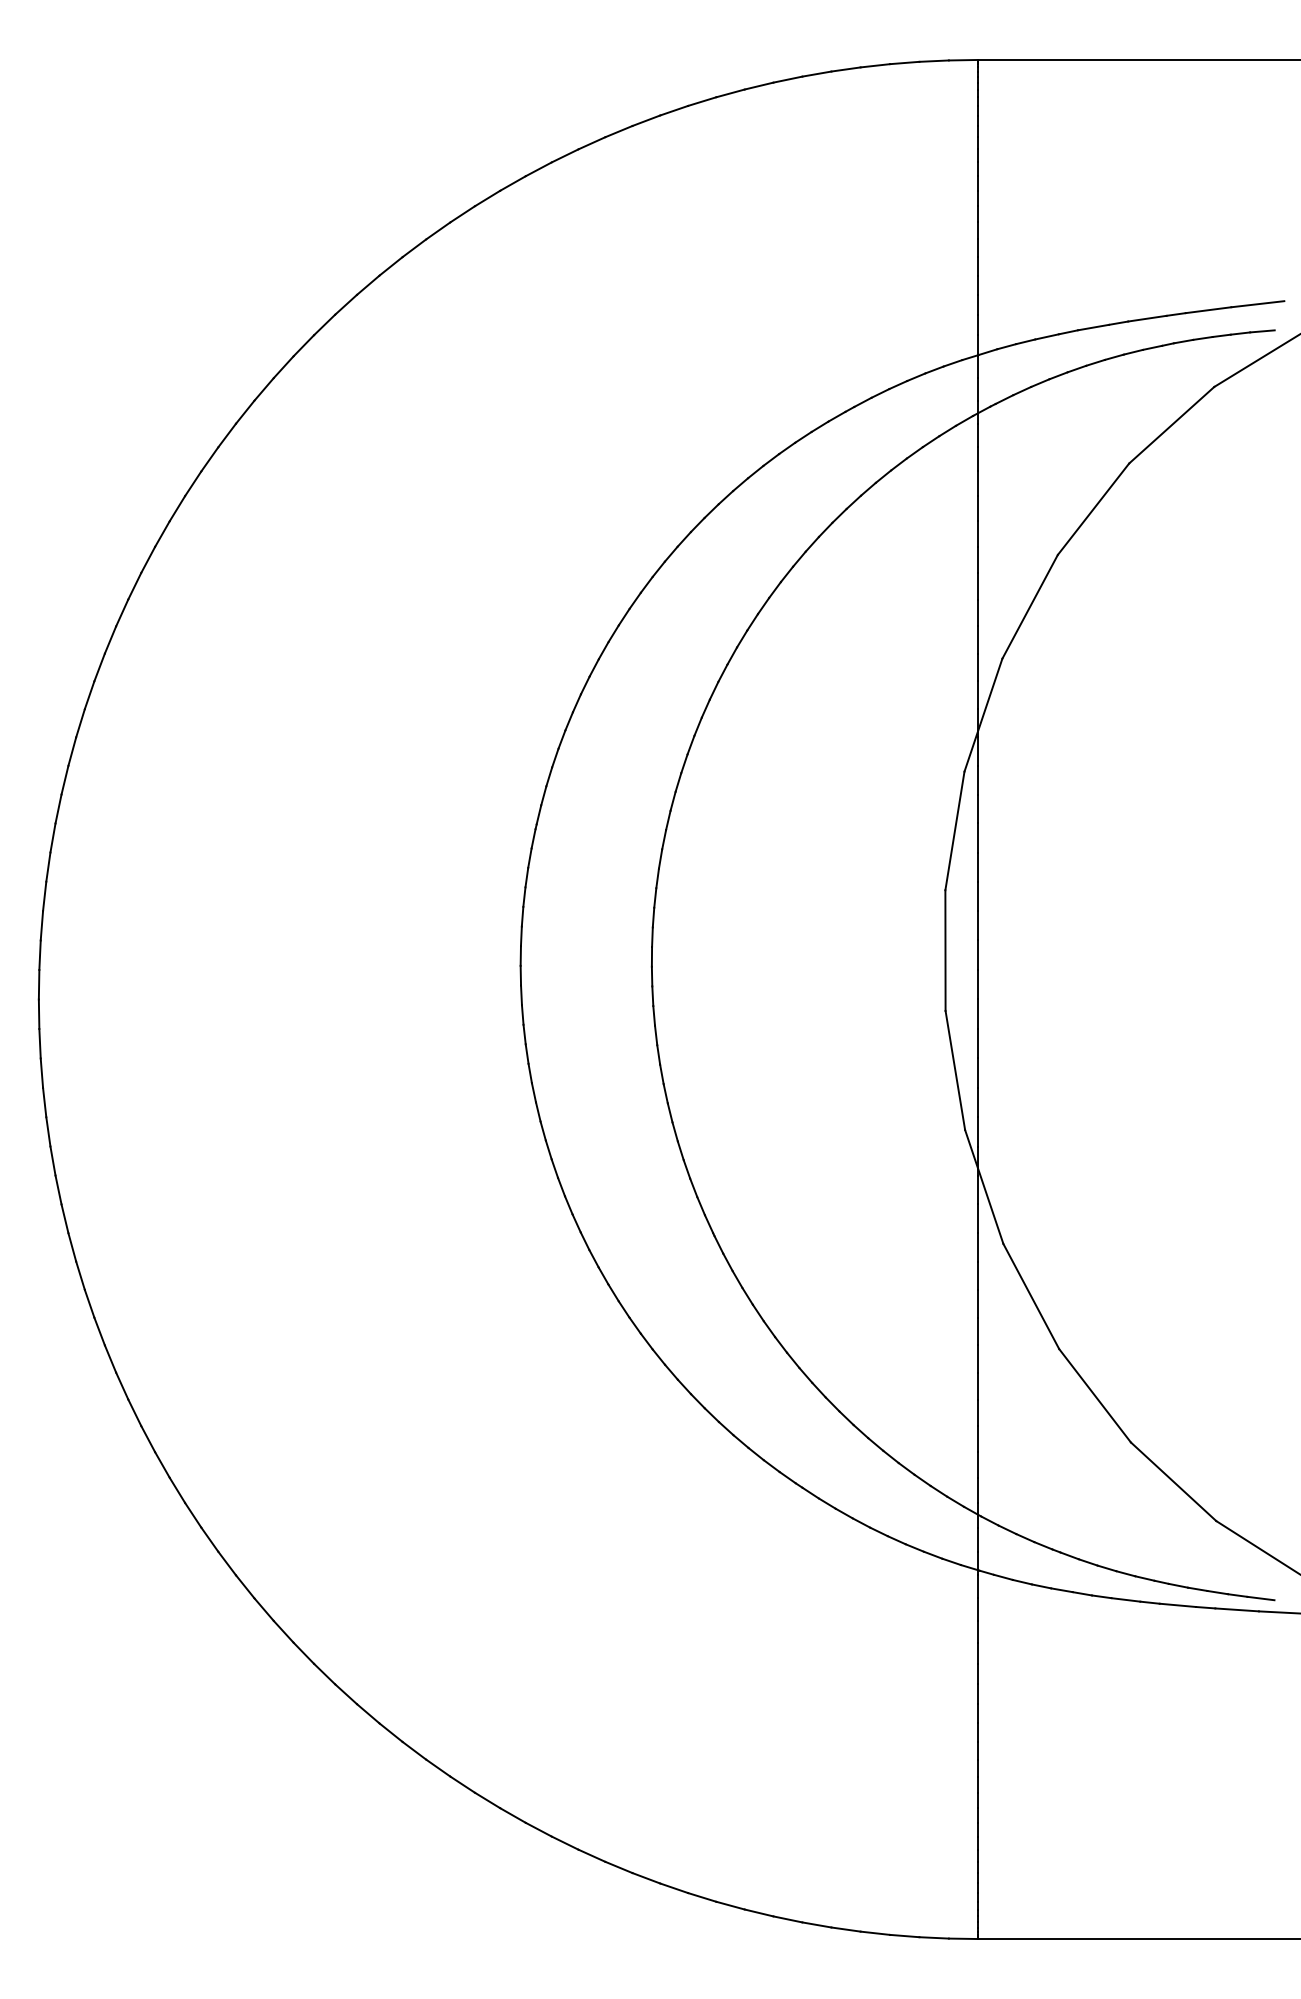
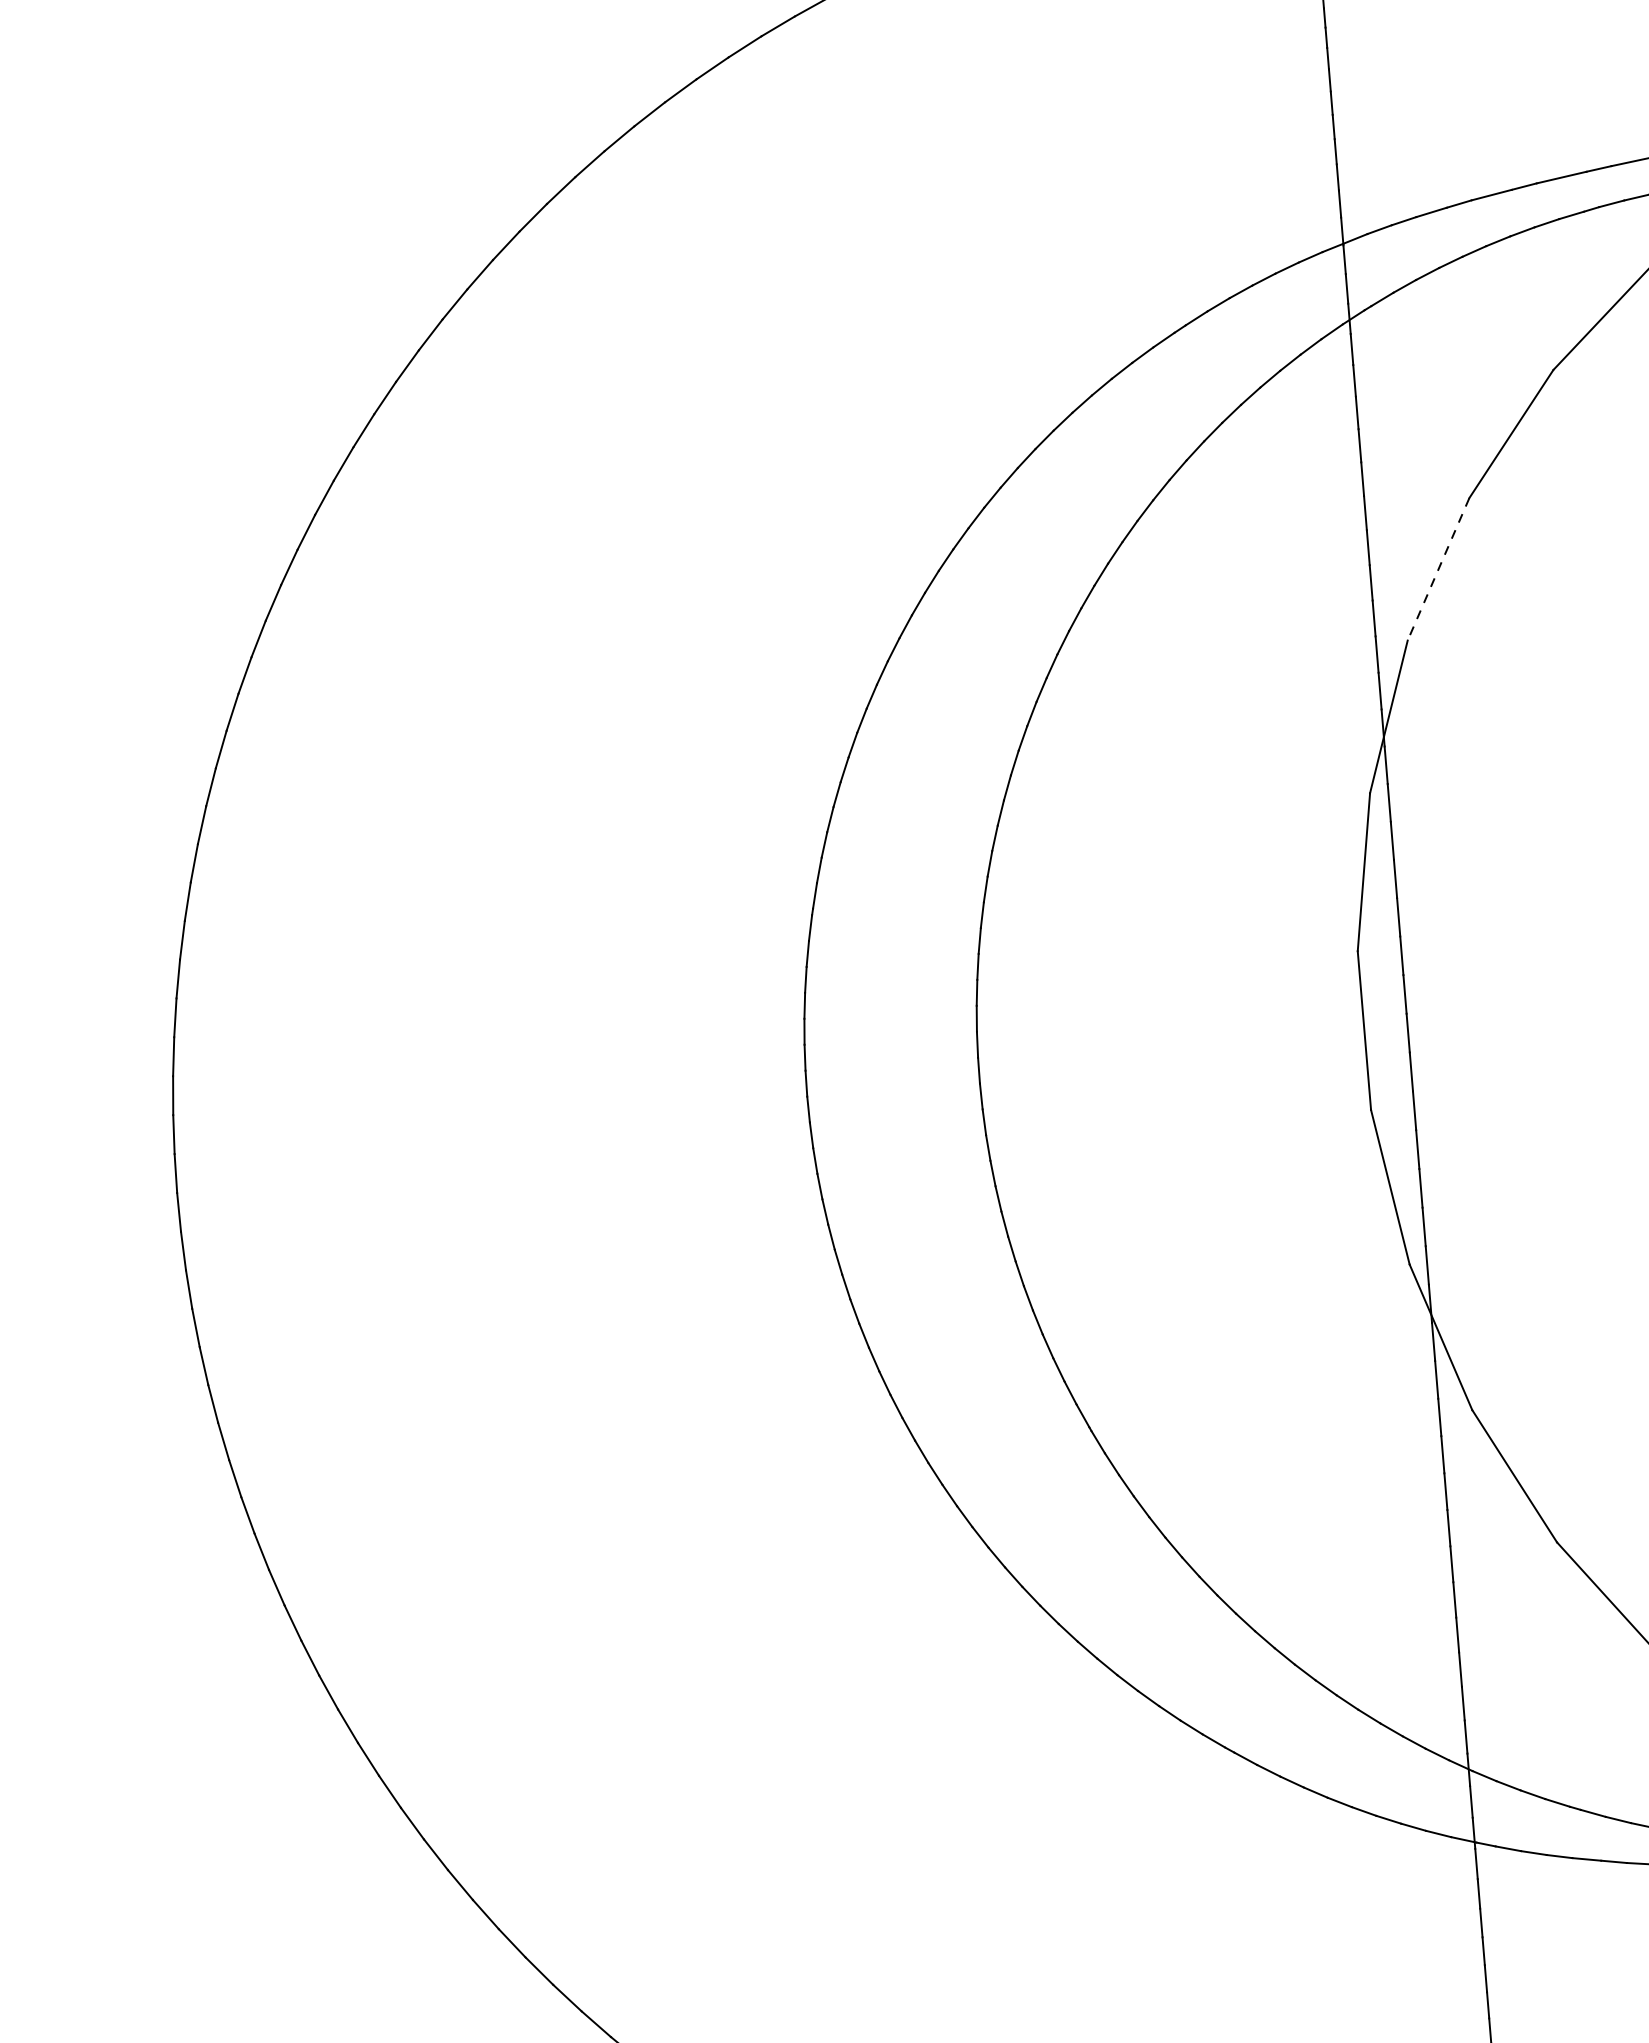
line: (1030, 606) -> (1439, 568), solid -> dashed

